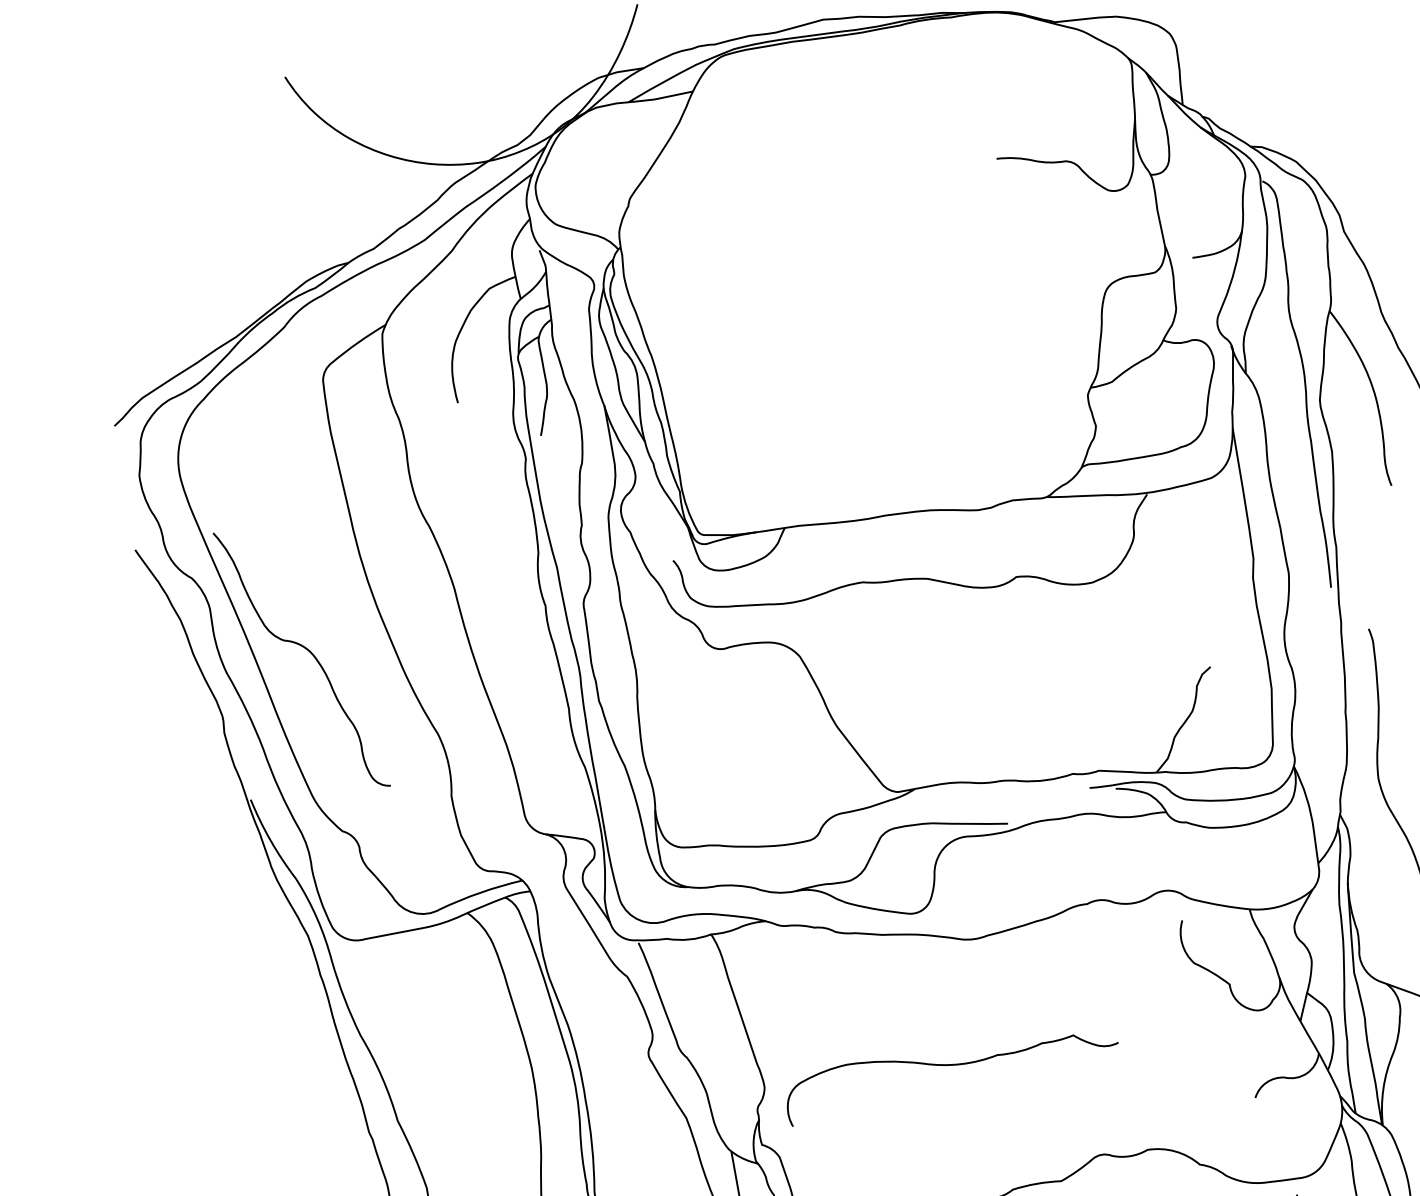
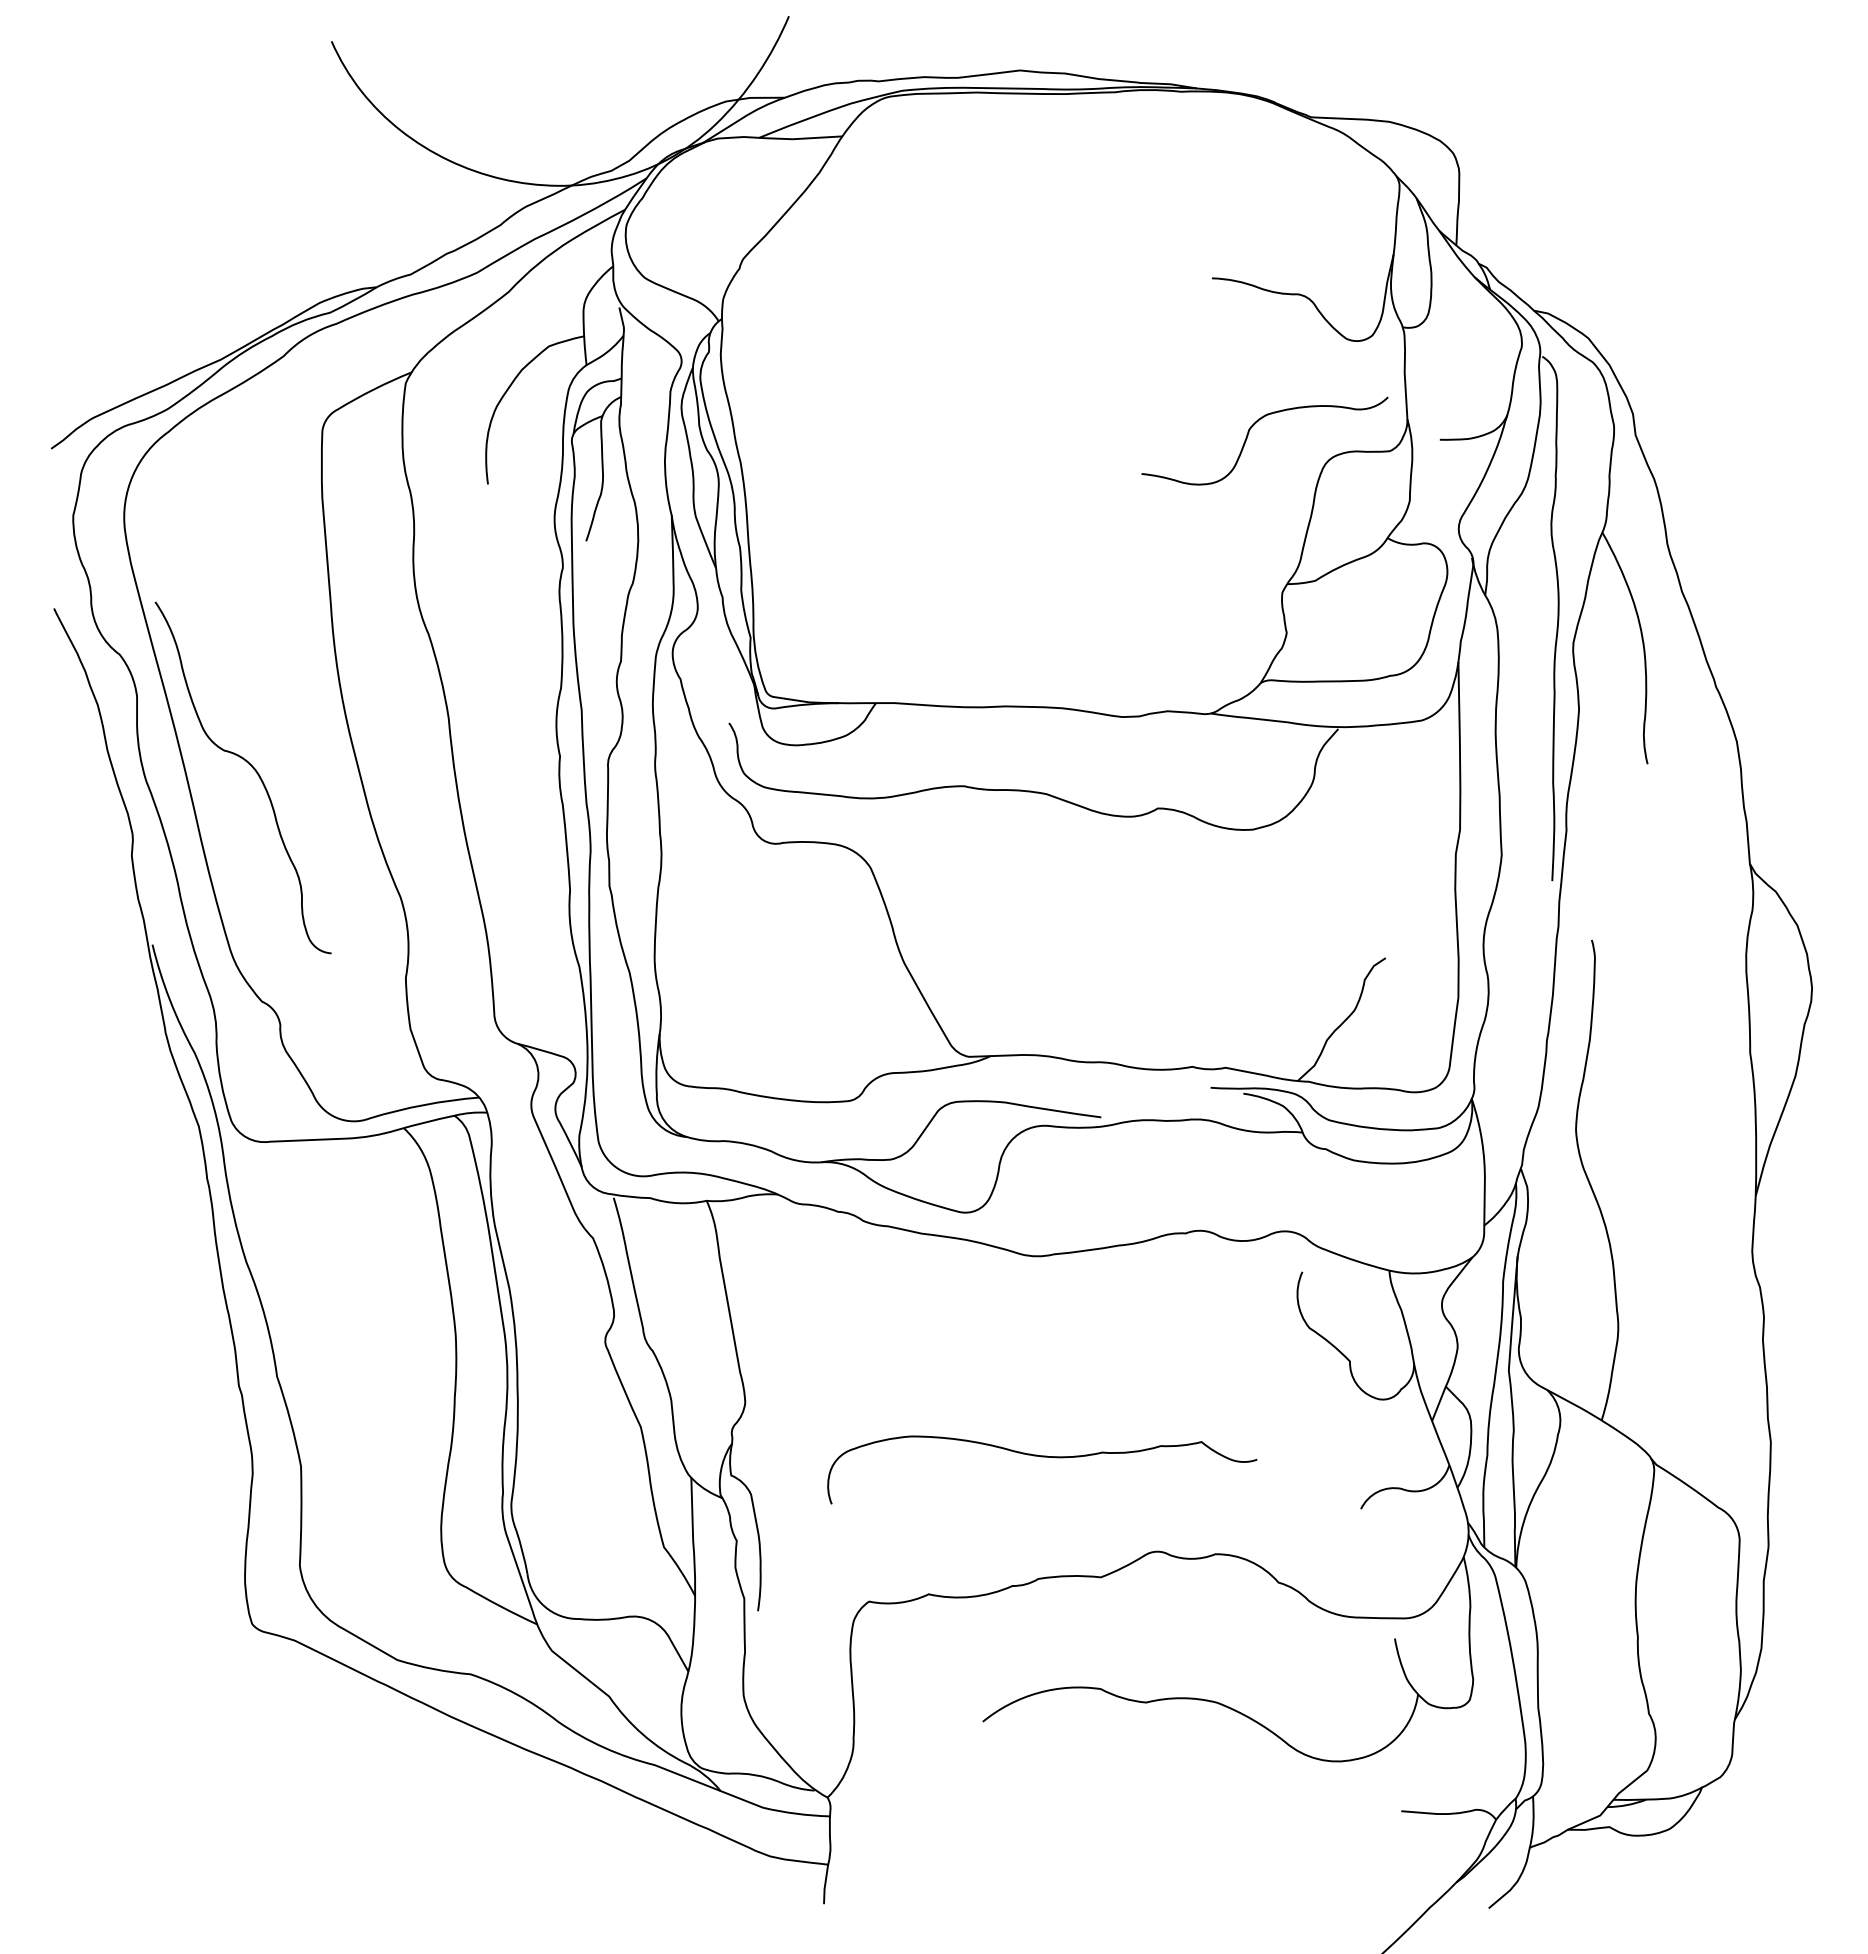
curve: (1043, 277) -> (1248, 436), added
curve: (951, 1065) -> (1042, 1457), moved

